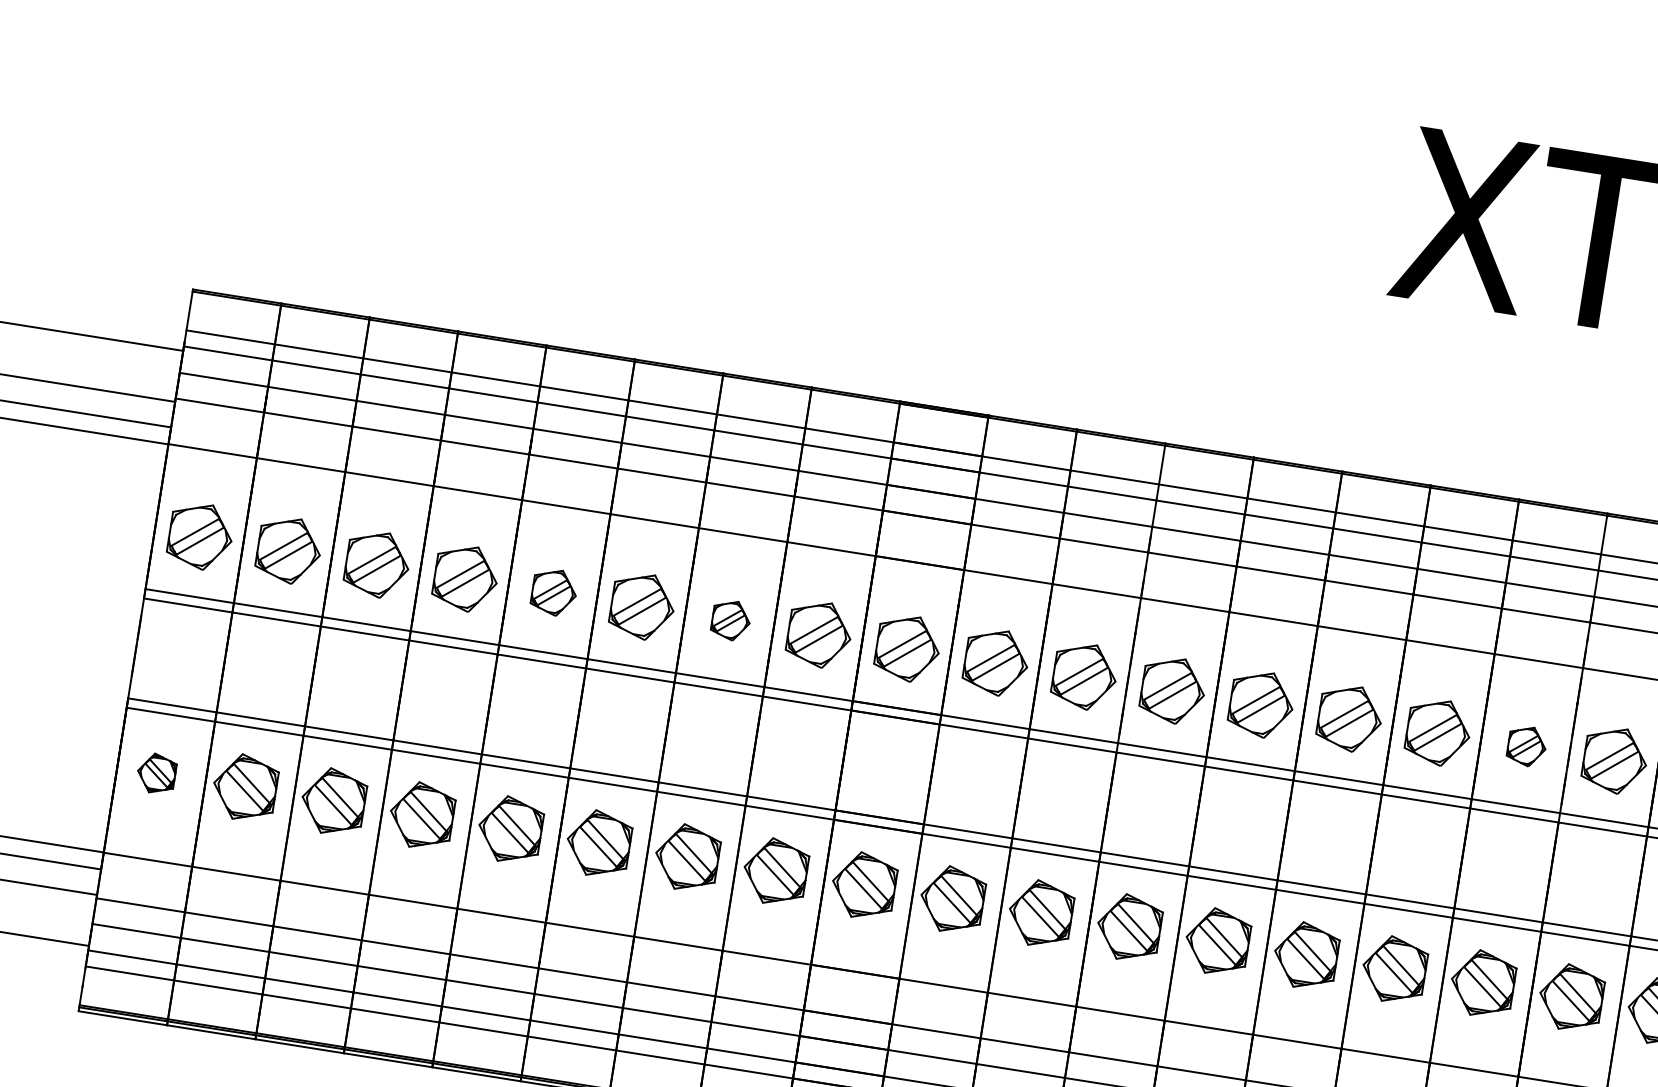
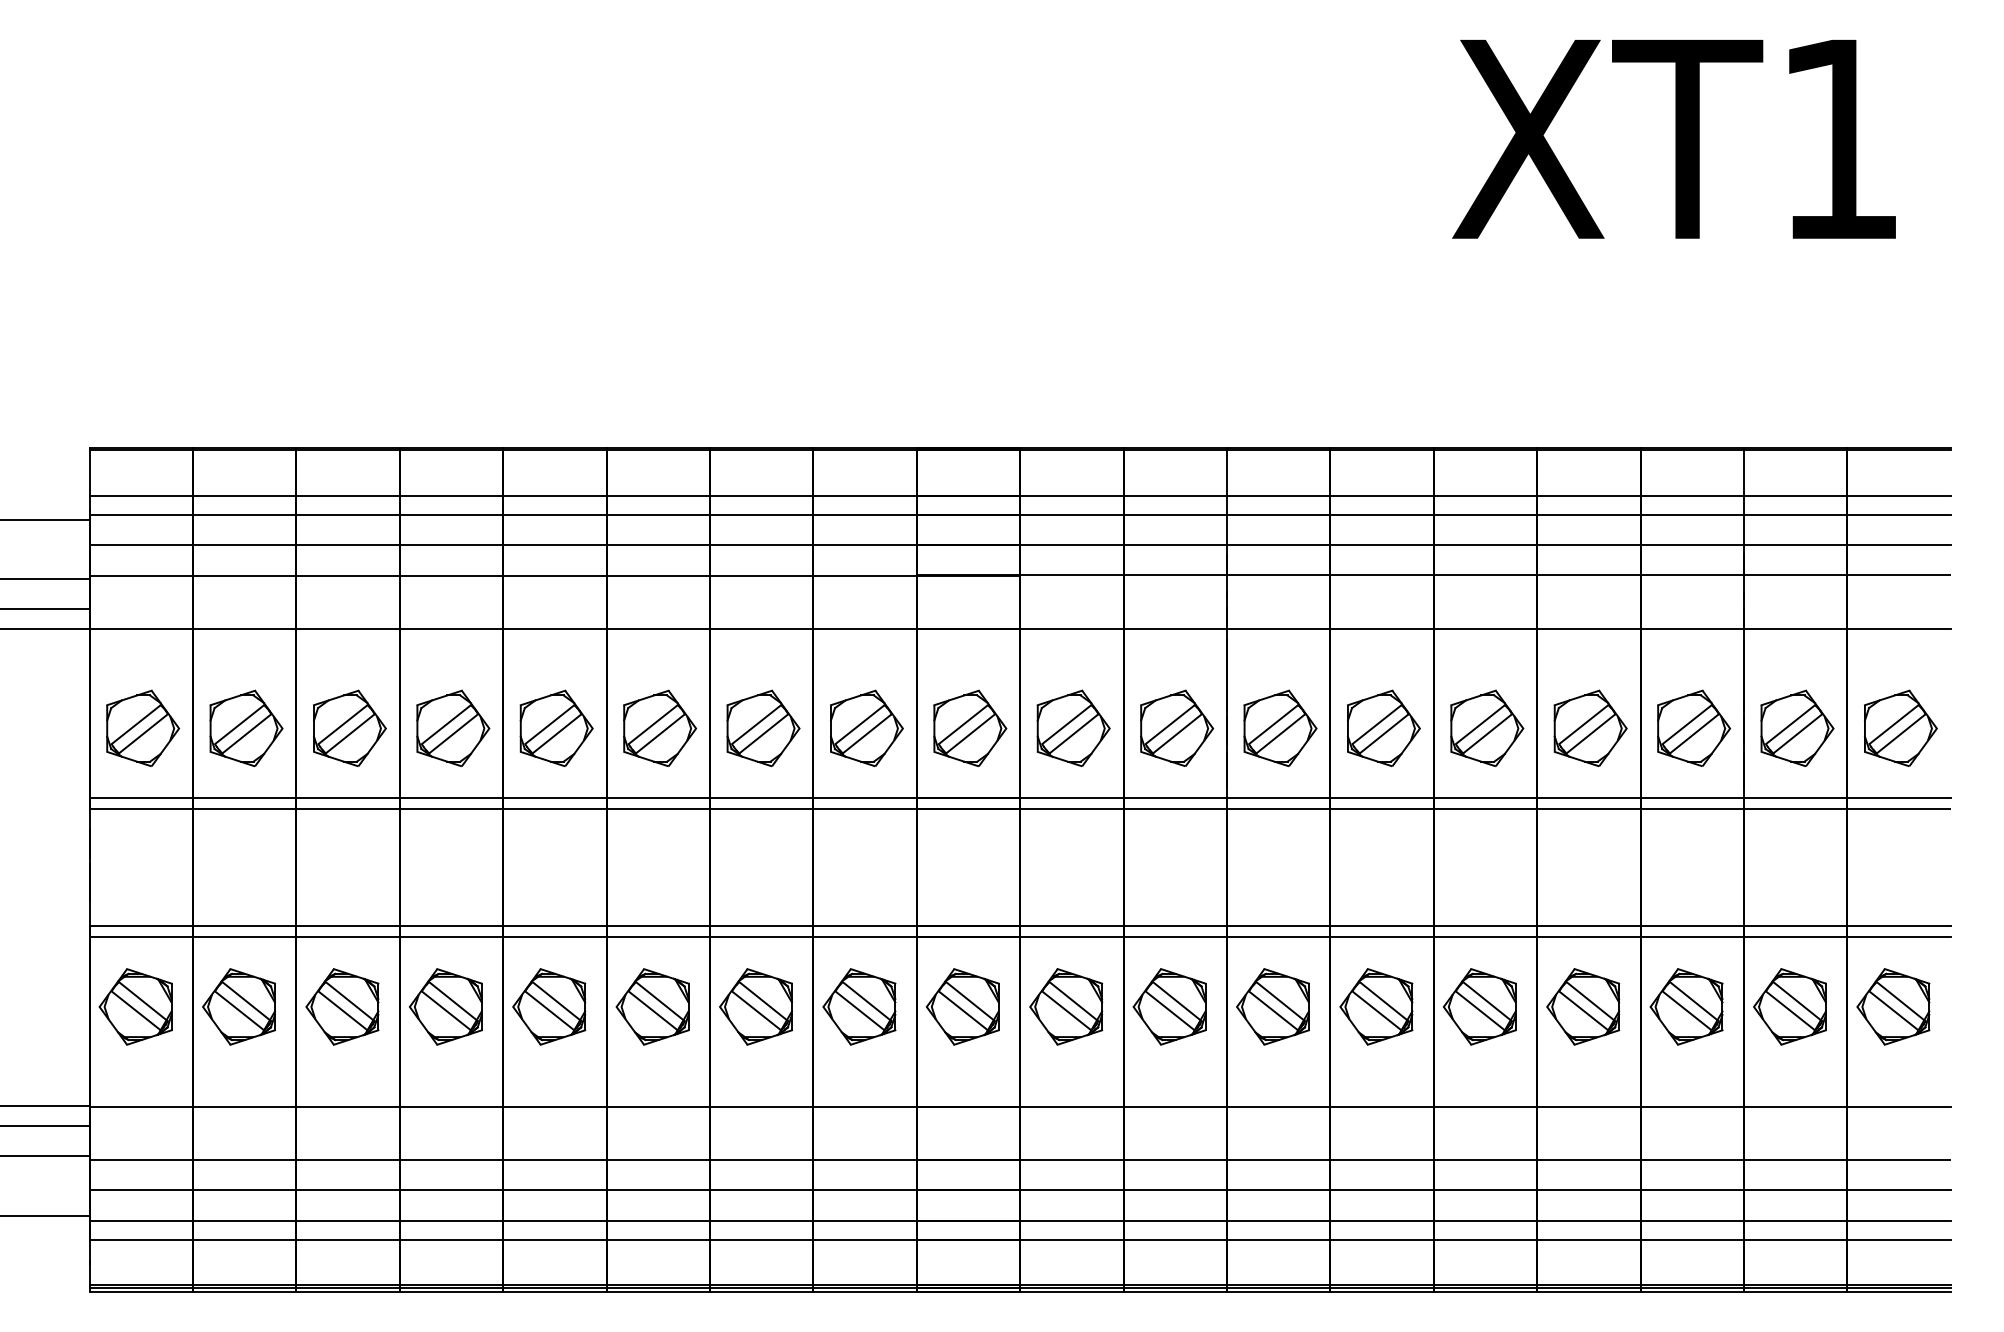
part: (554, 592) -> (556, 728), size x1.43
part: (731, 620) -> (763, 728), size x1.67
part: (1527, 745) -> (1694, 727), size x1.67
part: (156, 773) -> (135, 1006), size x1.67

